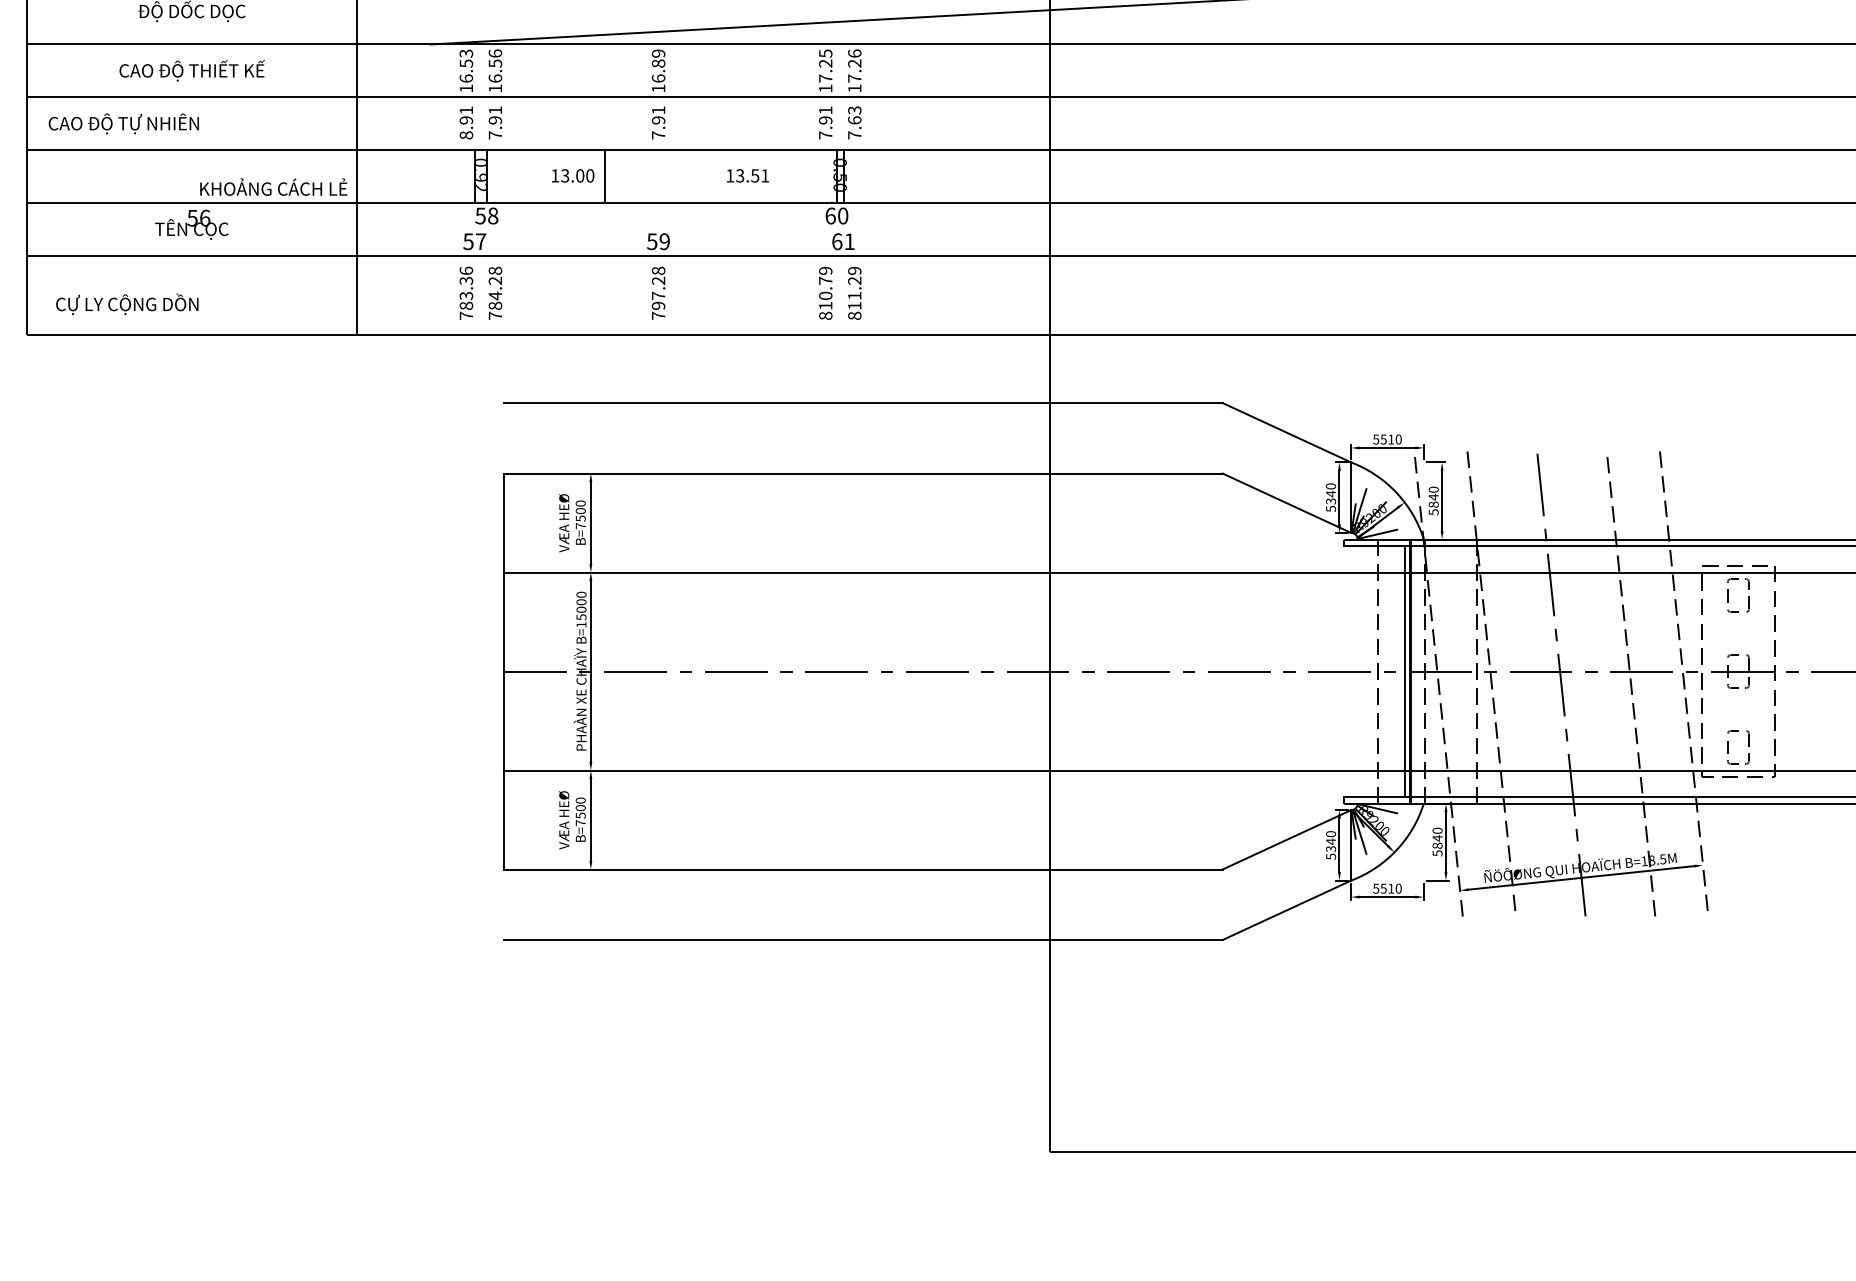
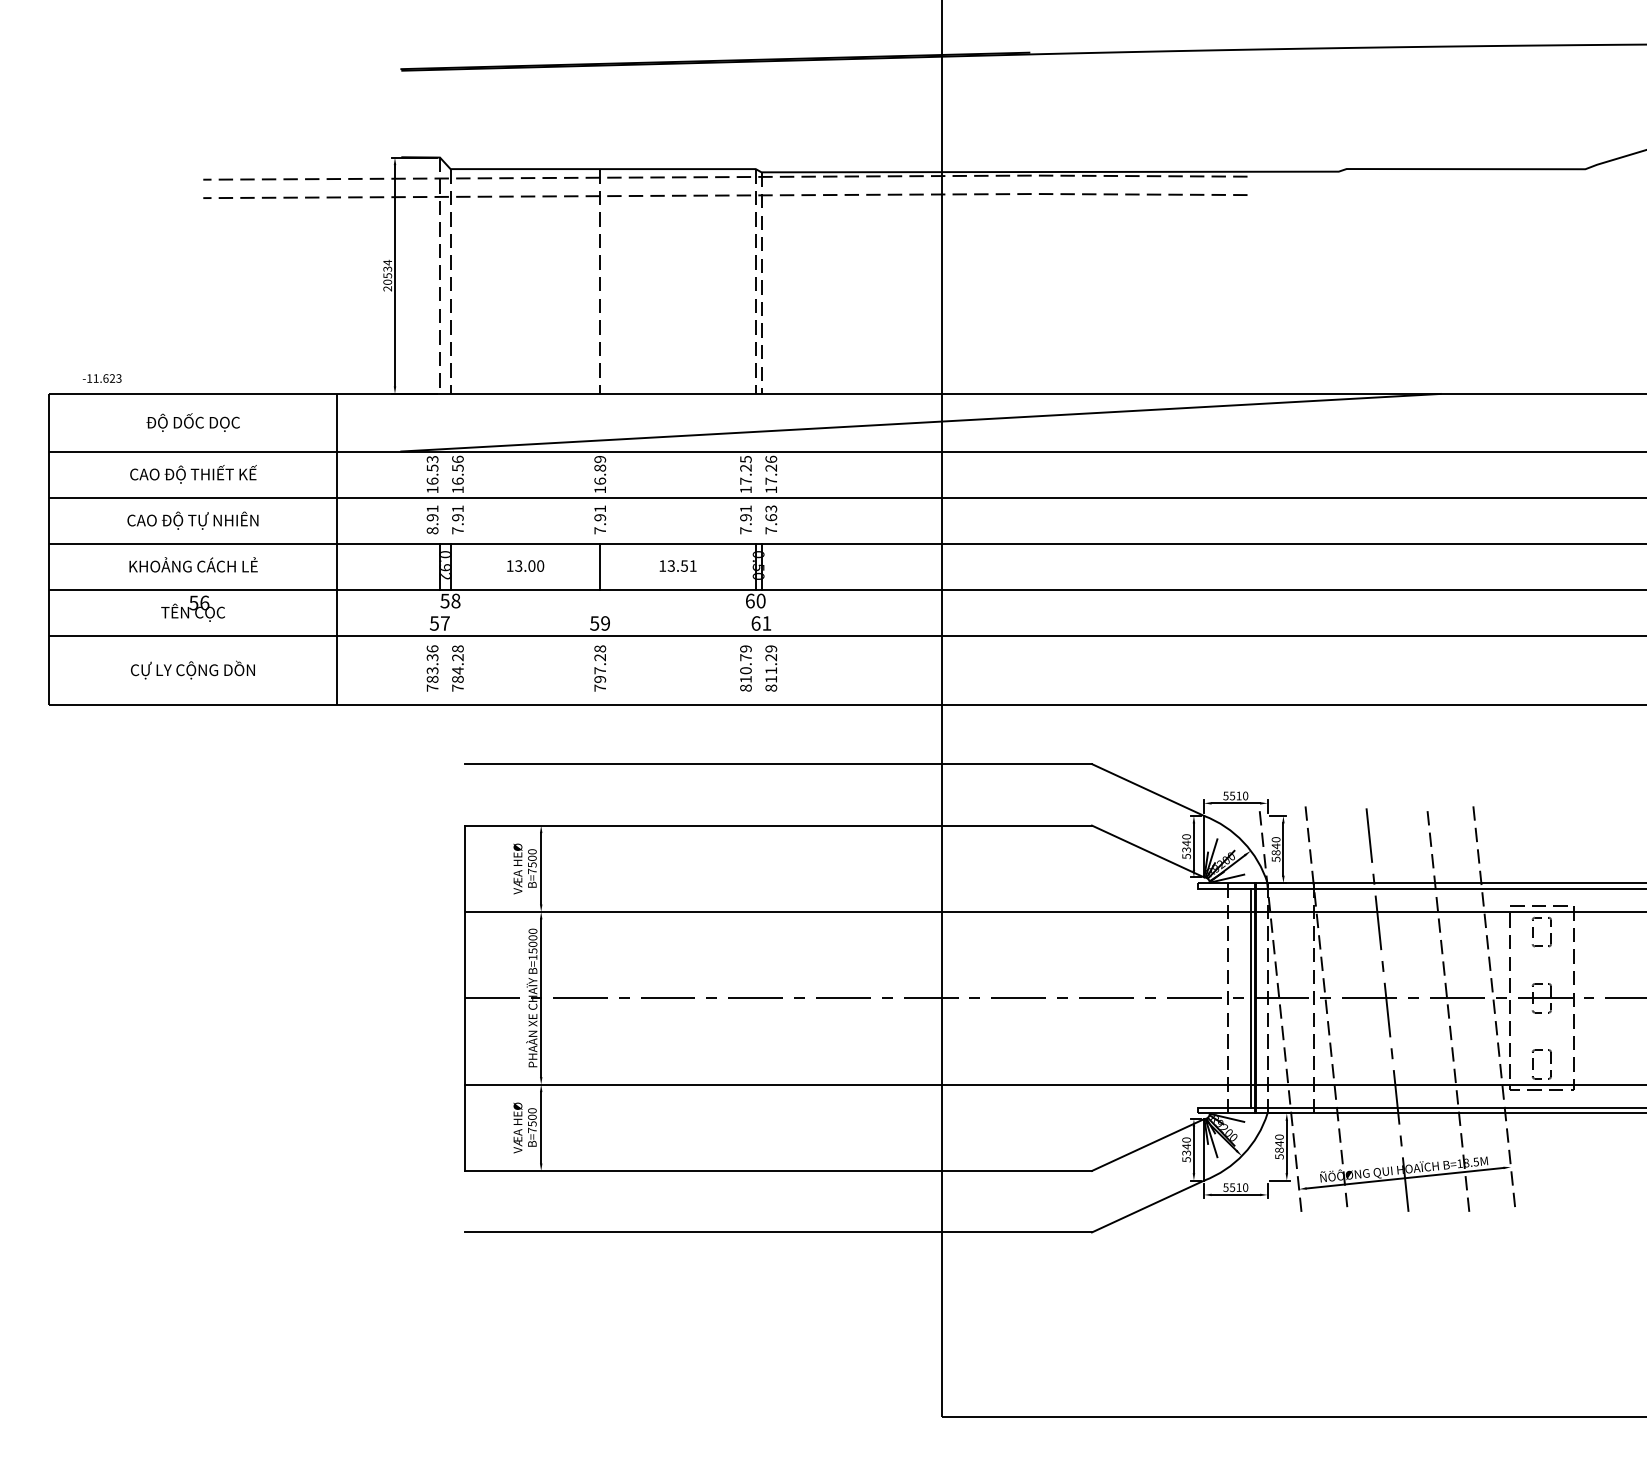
text: (123, 123) -> (192, 520), moved
line: (605, 176) -> (600, 566), moved
text: (273, 186) -> (193, 564), moved
text: (126, 303) -> (192, 669), moved

